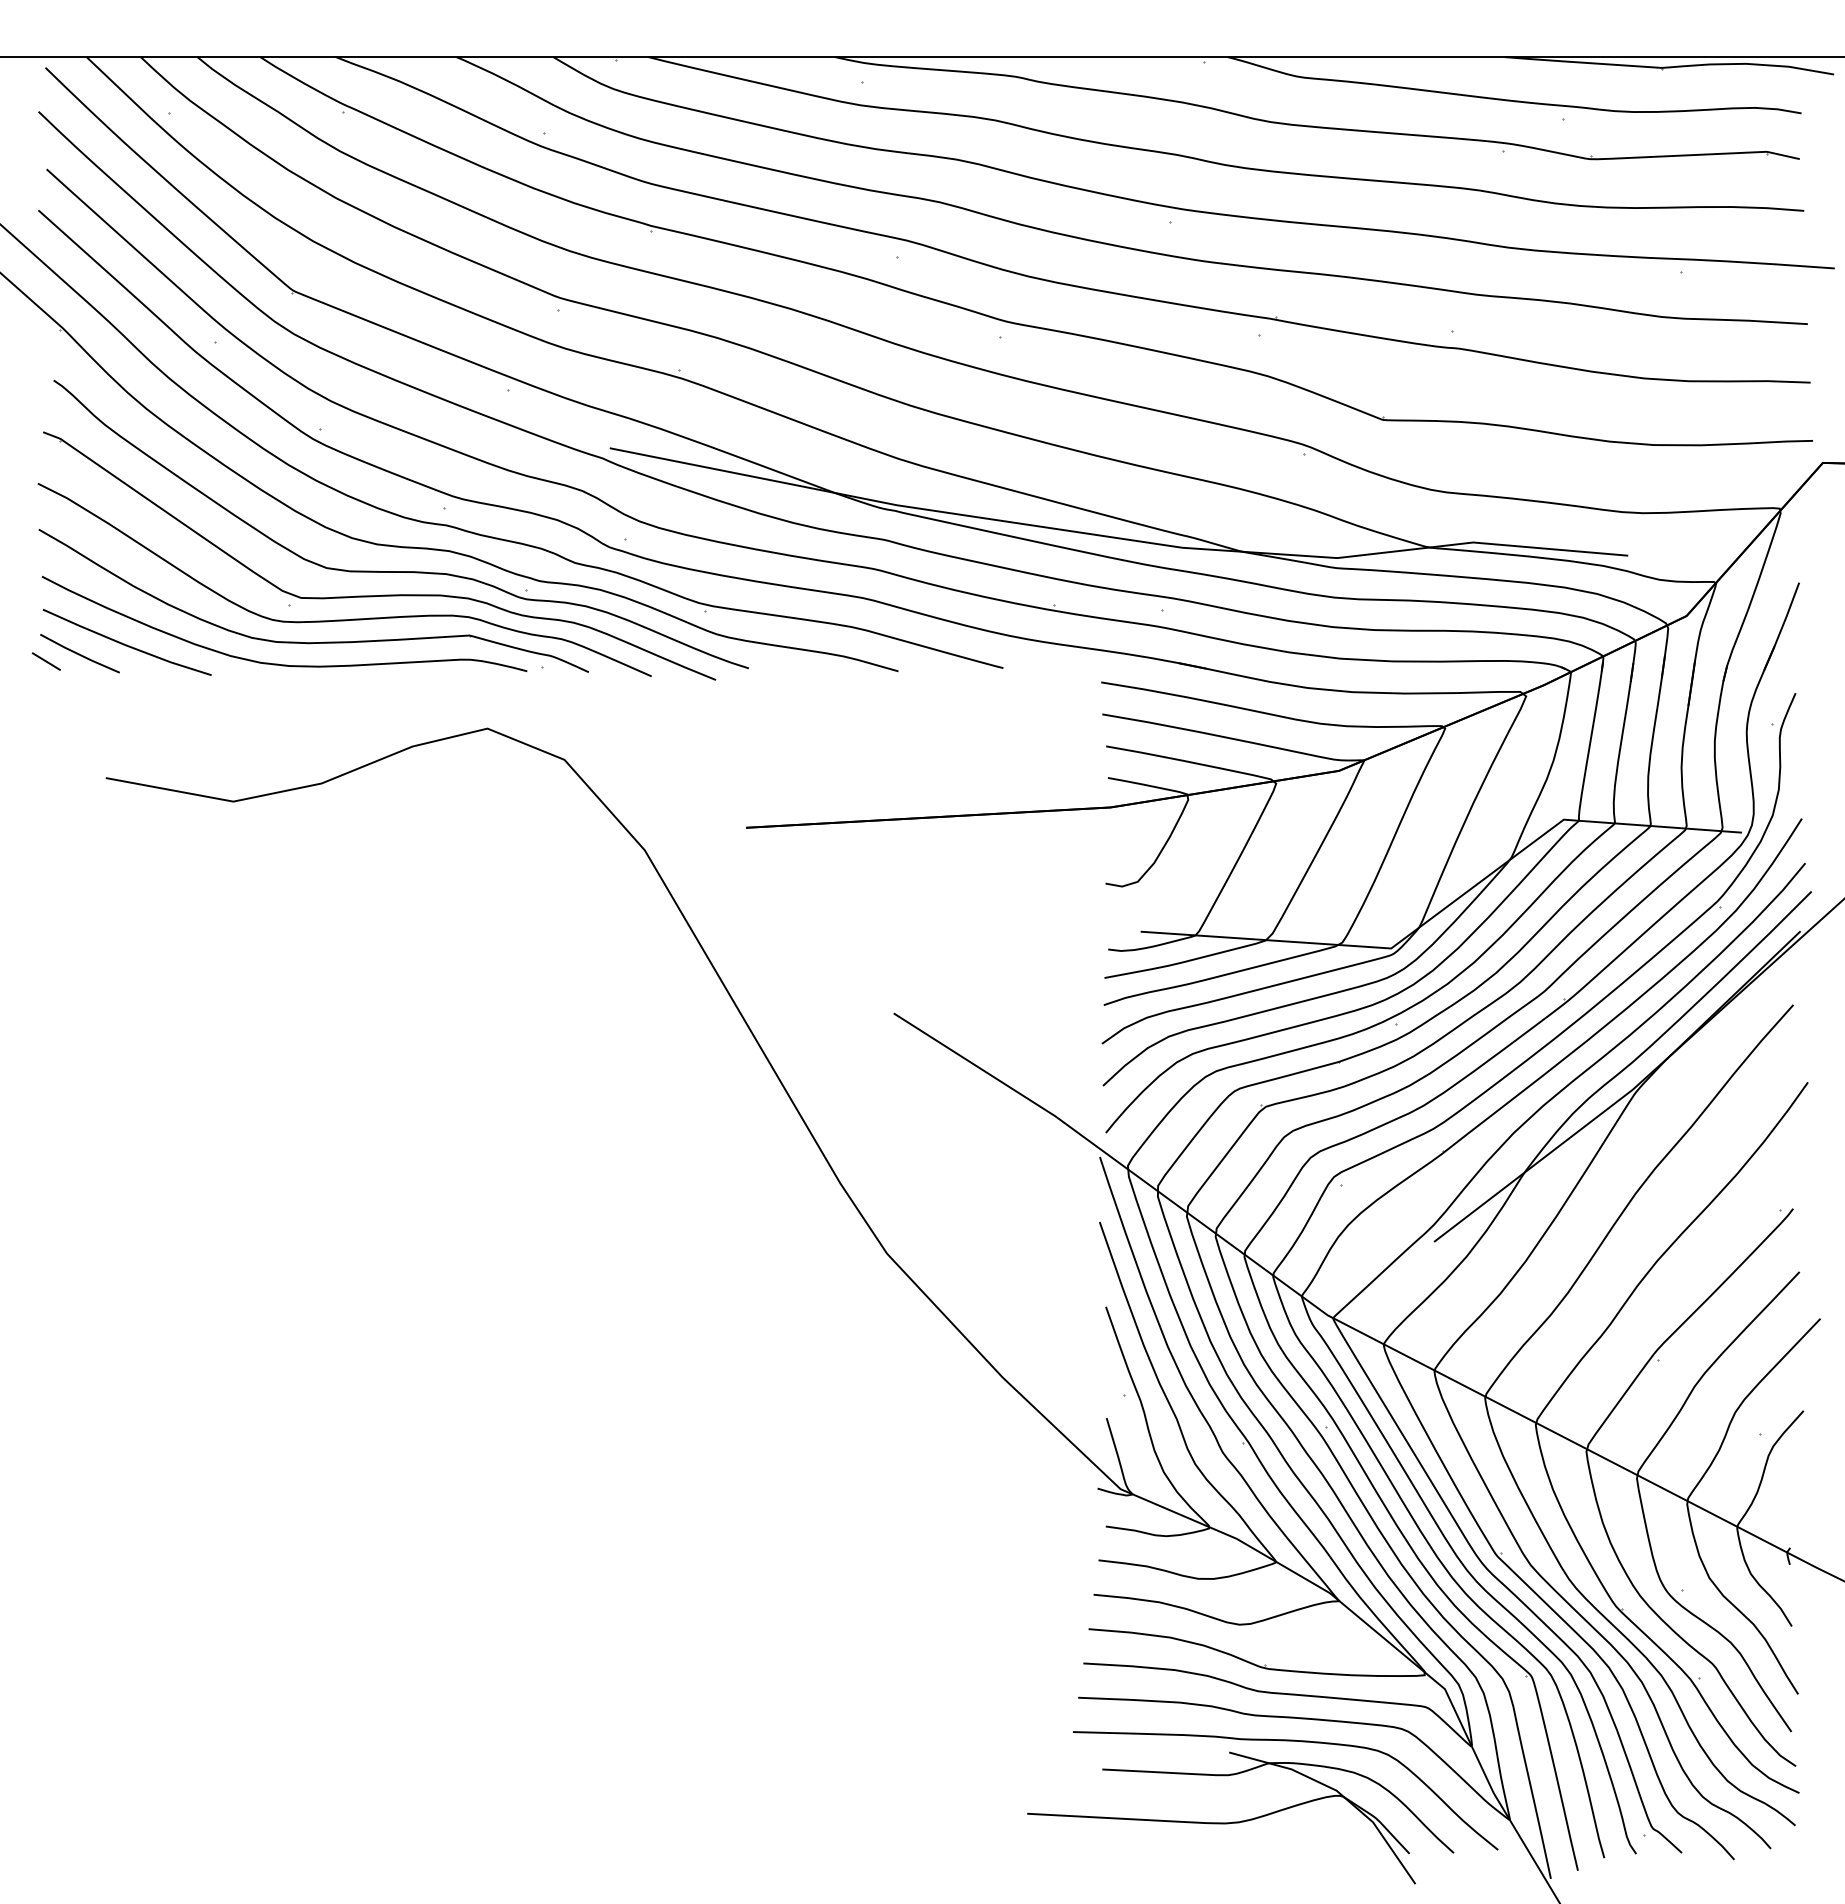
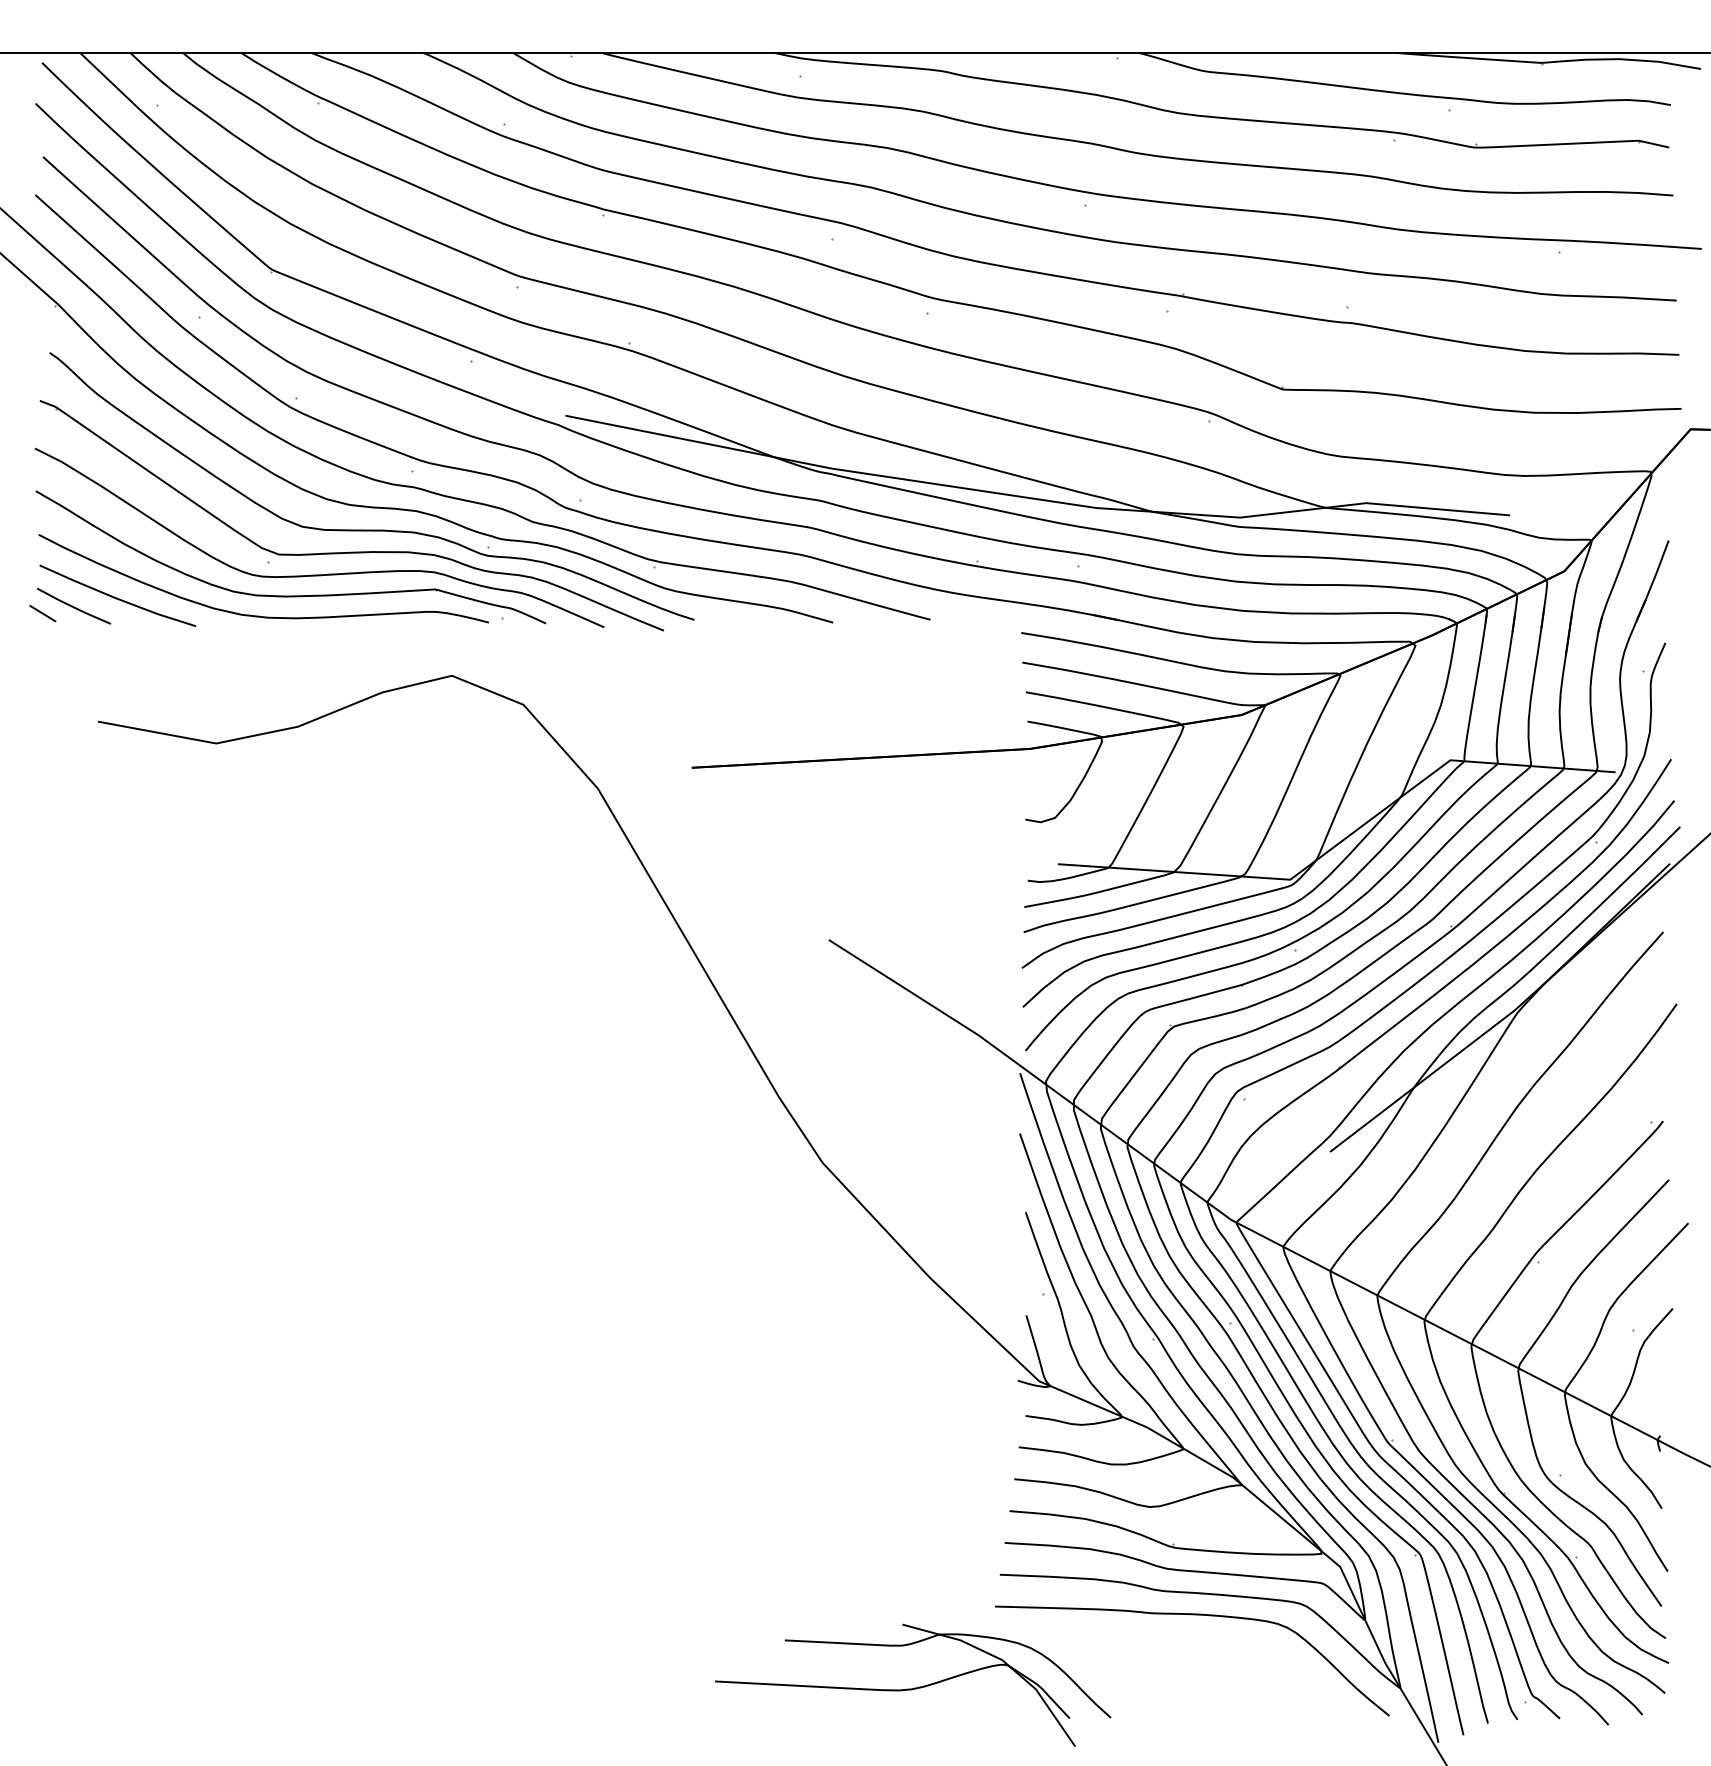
part: (1240, 1817) -> (913, 1684), moved

